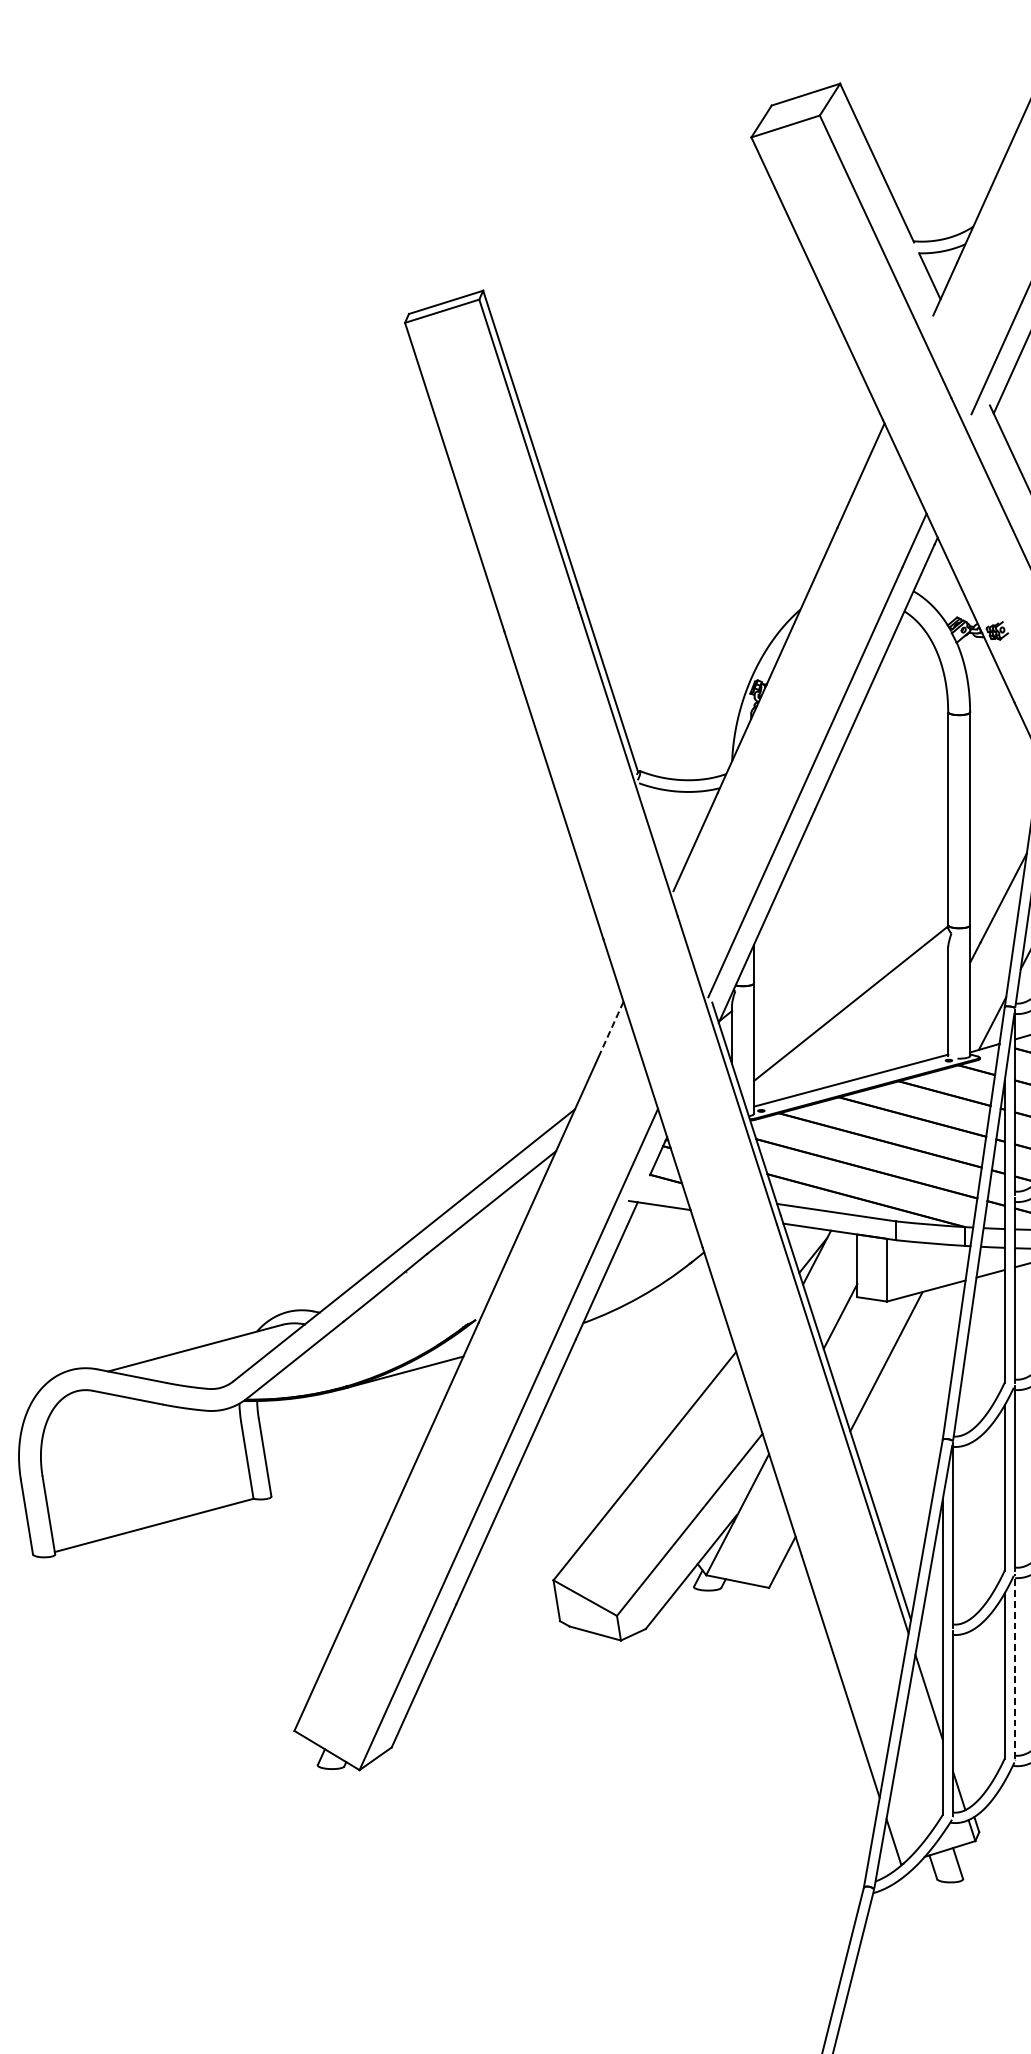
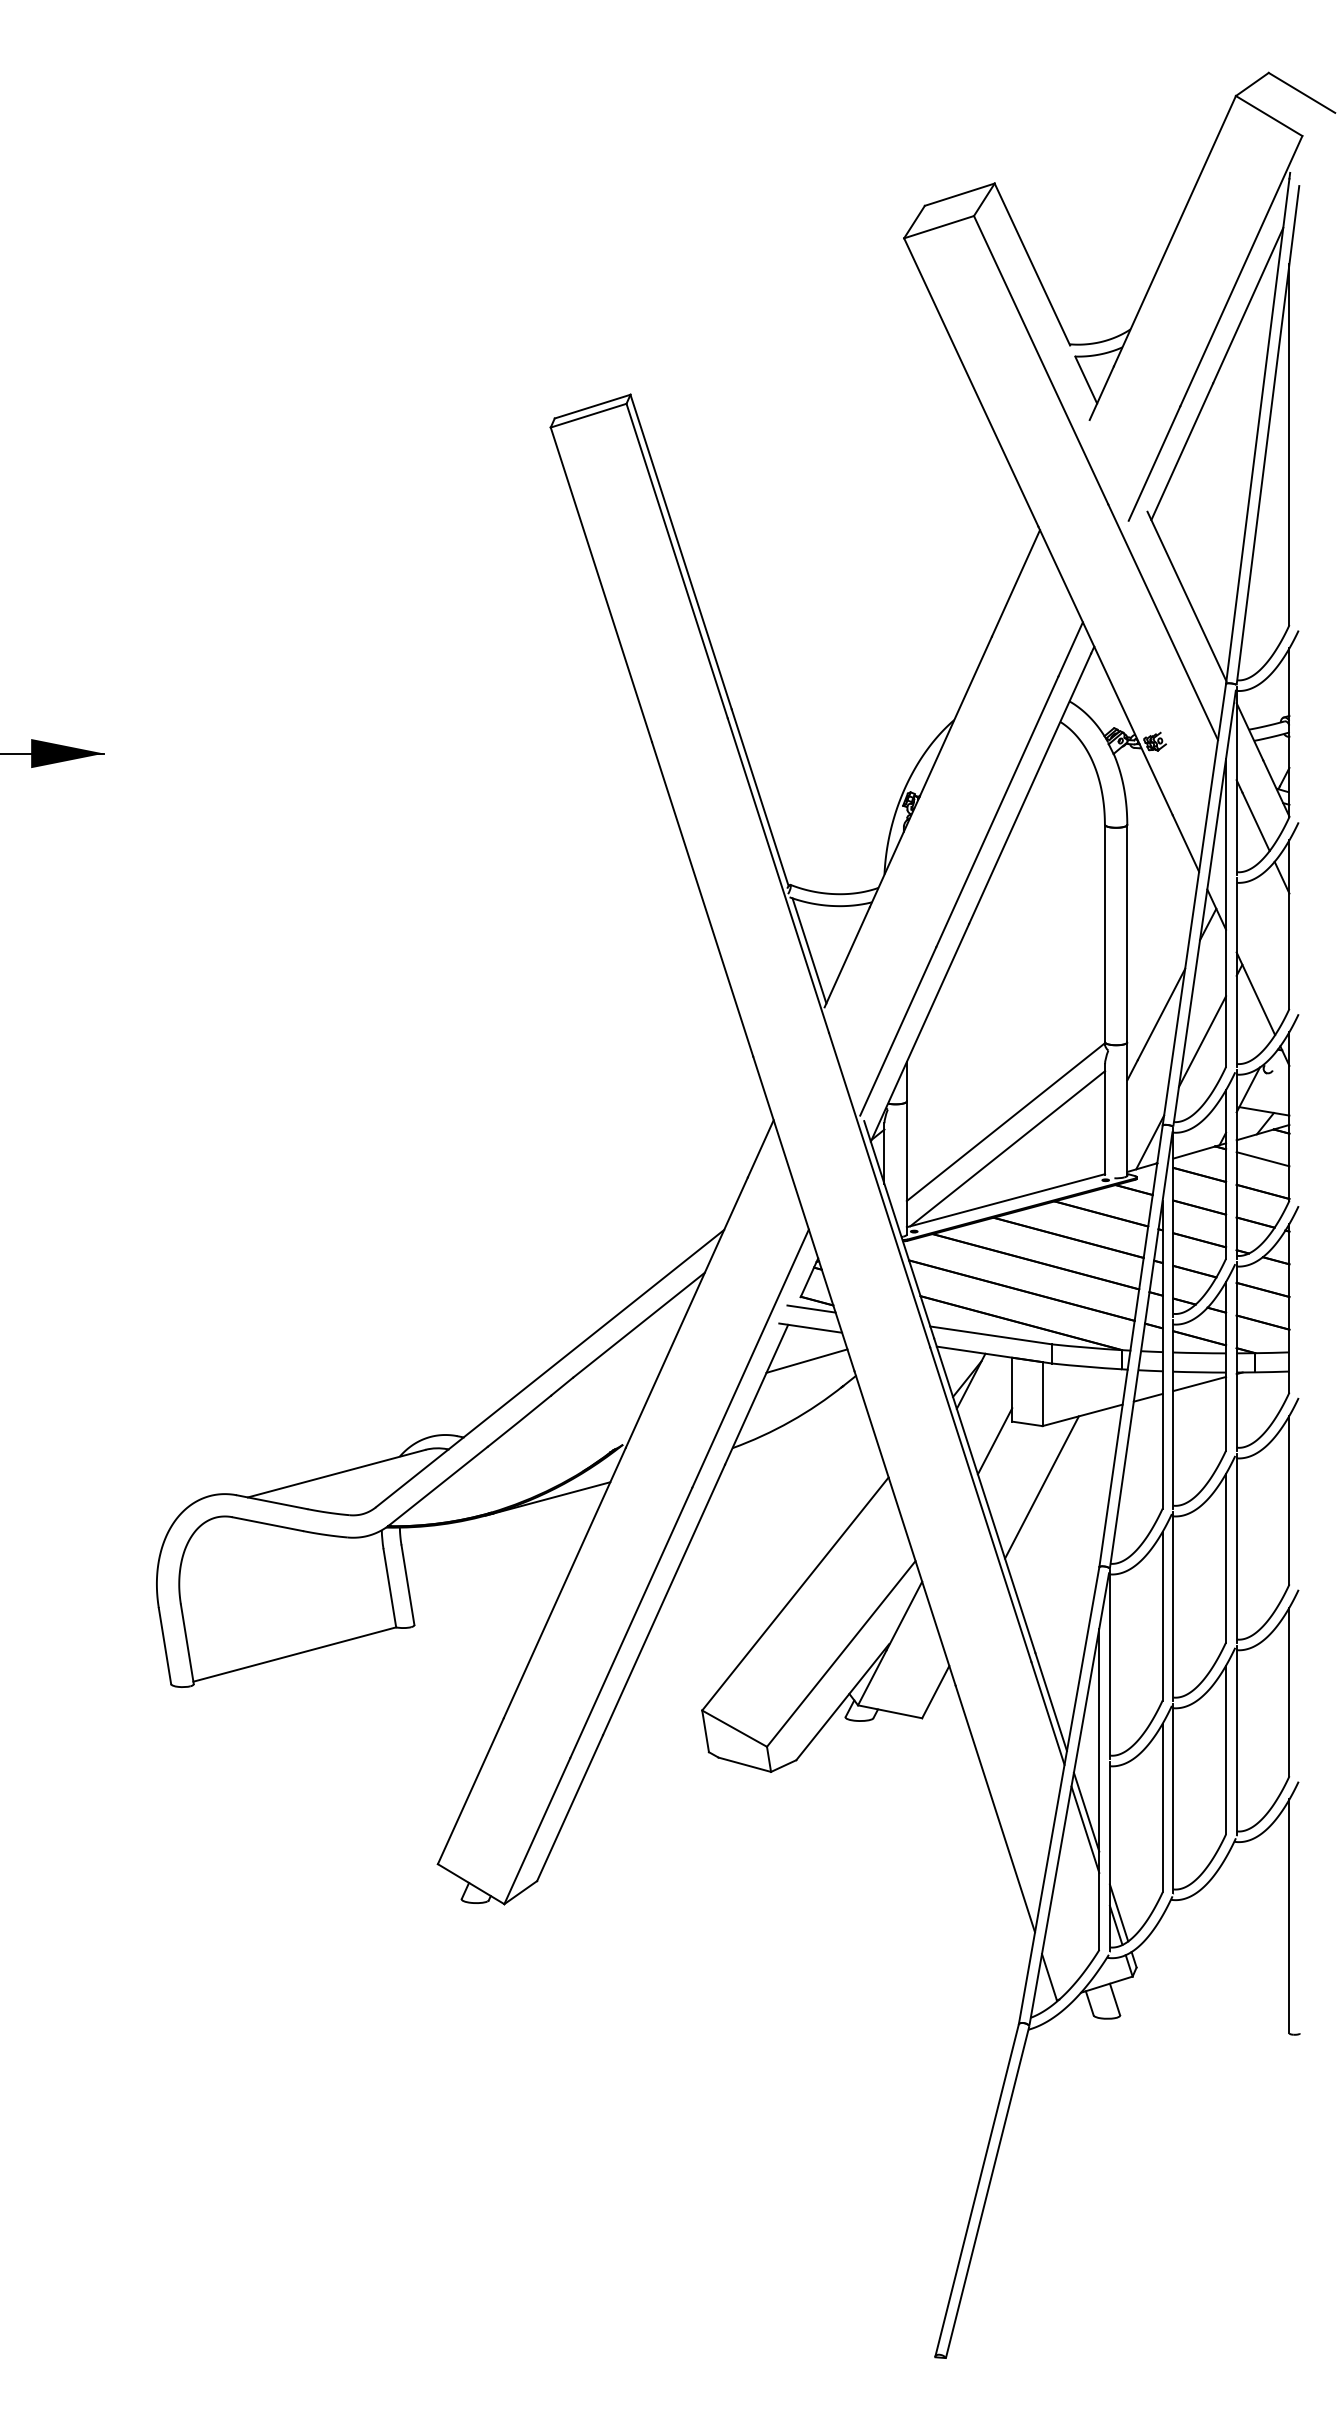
line: (658, 835) -> (809, 950), added
line: (852, 1029) -> (1007, 1148), added
line: (610, 1030) -> (760, 1149), dashed -> solid
line: (660, 1186) -> (811, 1308), added
line: (655, 1237) -> (806, 1360), added
line: (1015, 1665) -> (1173, 1797), dashed -> solid
line: (930, 1679) -> (1086, 1811), added
line: (961, 1778) -> (1118, 1912), added

